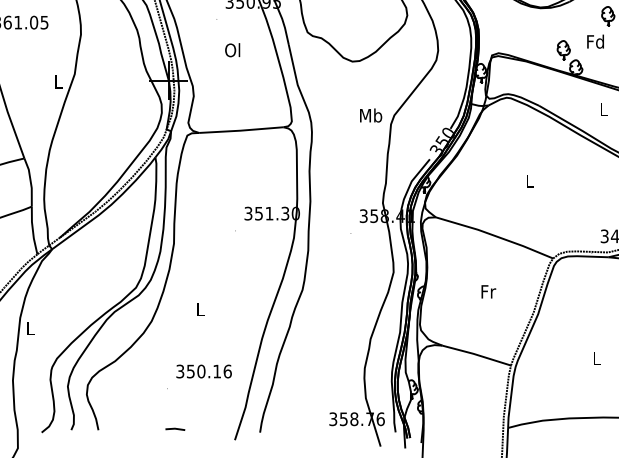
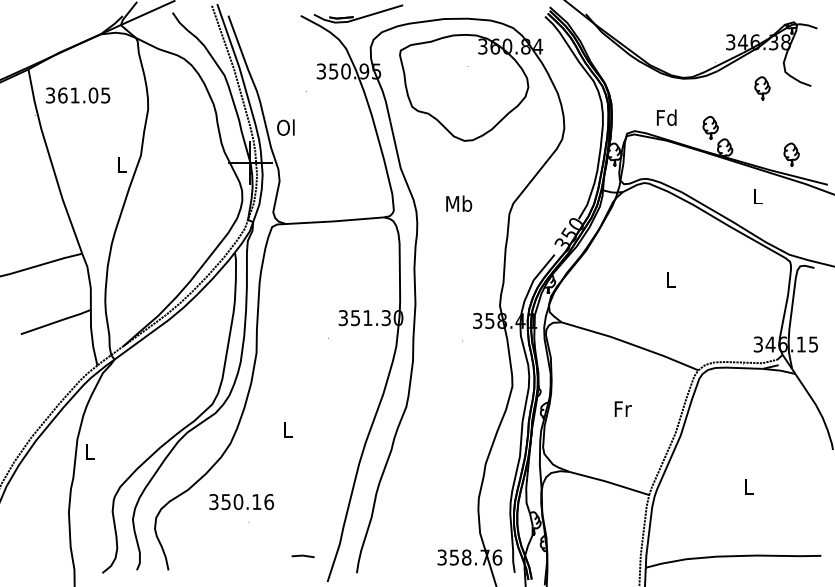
text: (595, 41) -> (666, 117), moved
text: (232, 50) -> (285, 127), moved
text: (371, 115) -> (459, 203), moved
text: (204, 371) -> (241, 502), moved
line: (174, 428) -> (302, 555), moved

